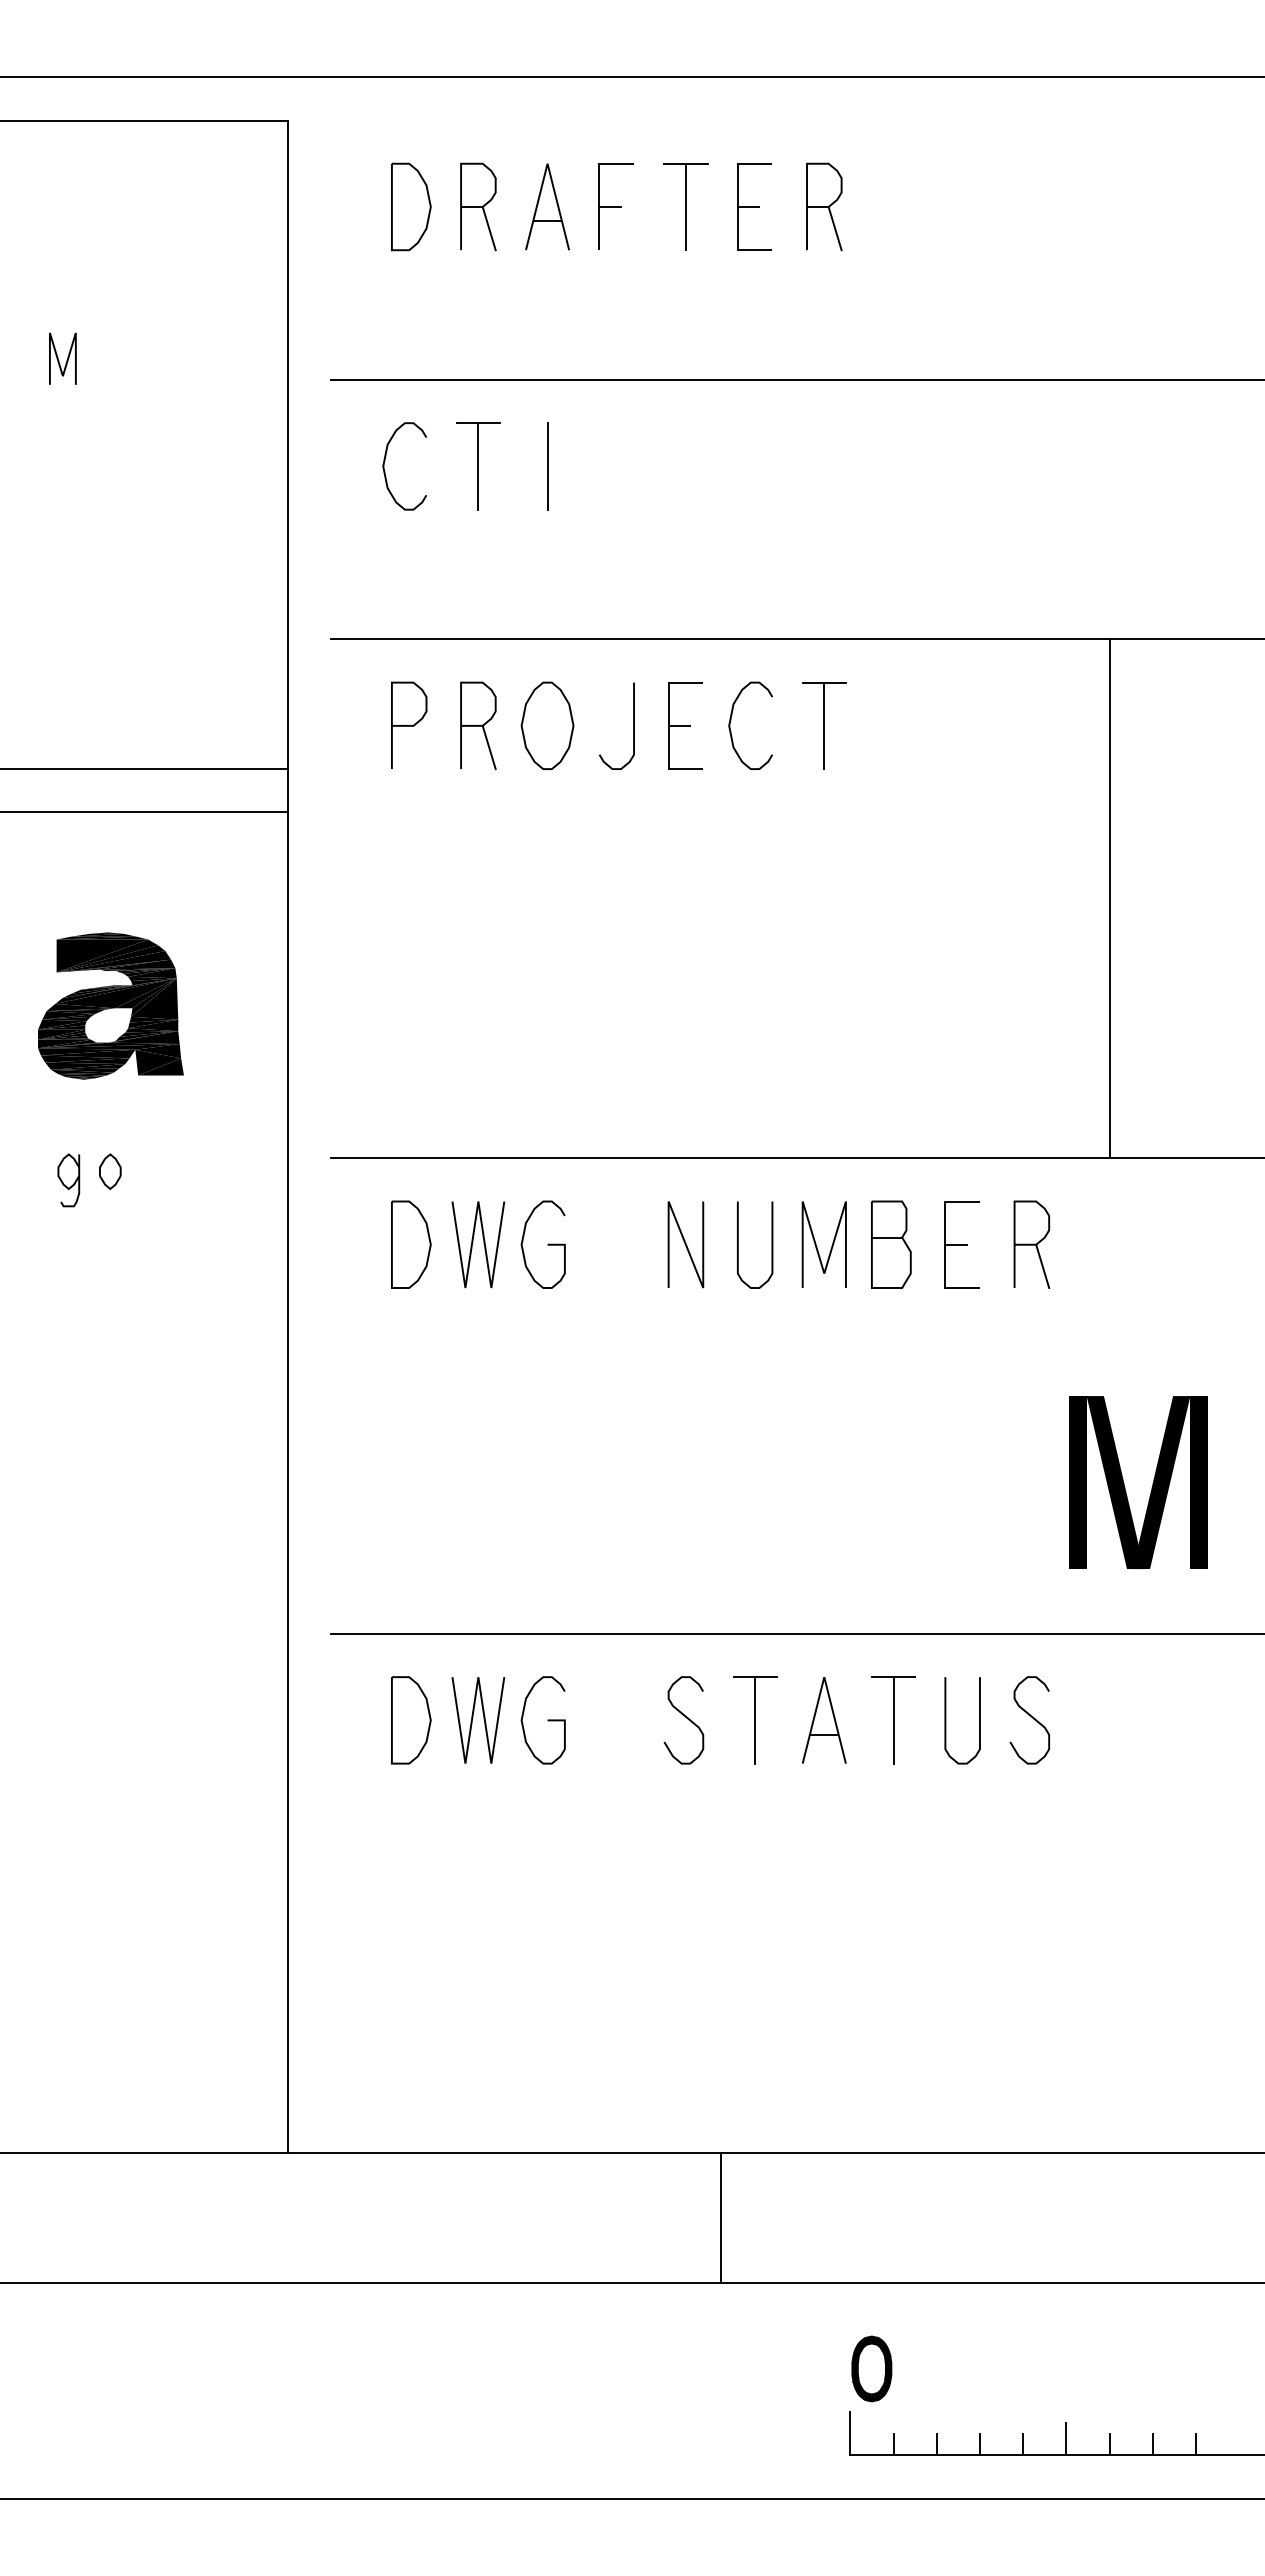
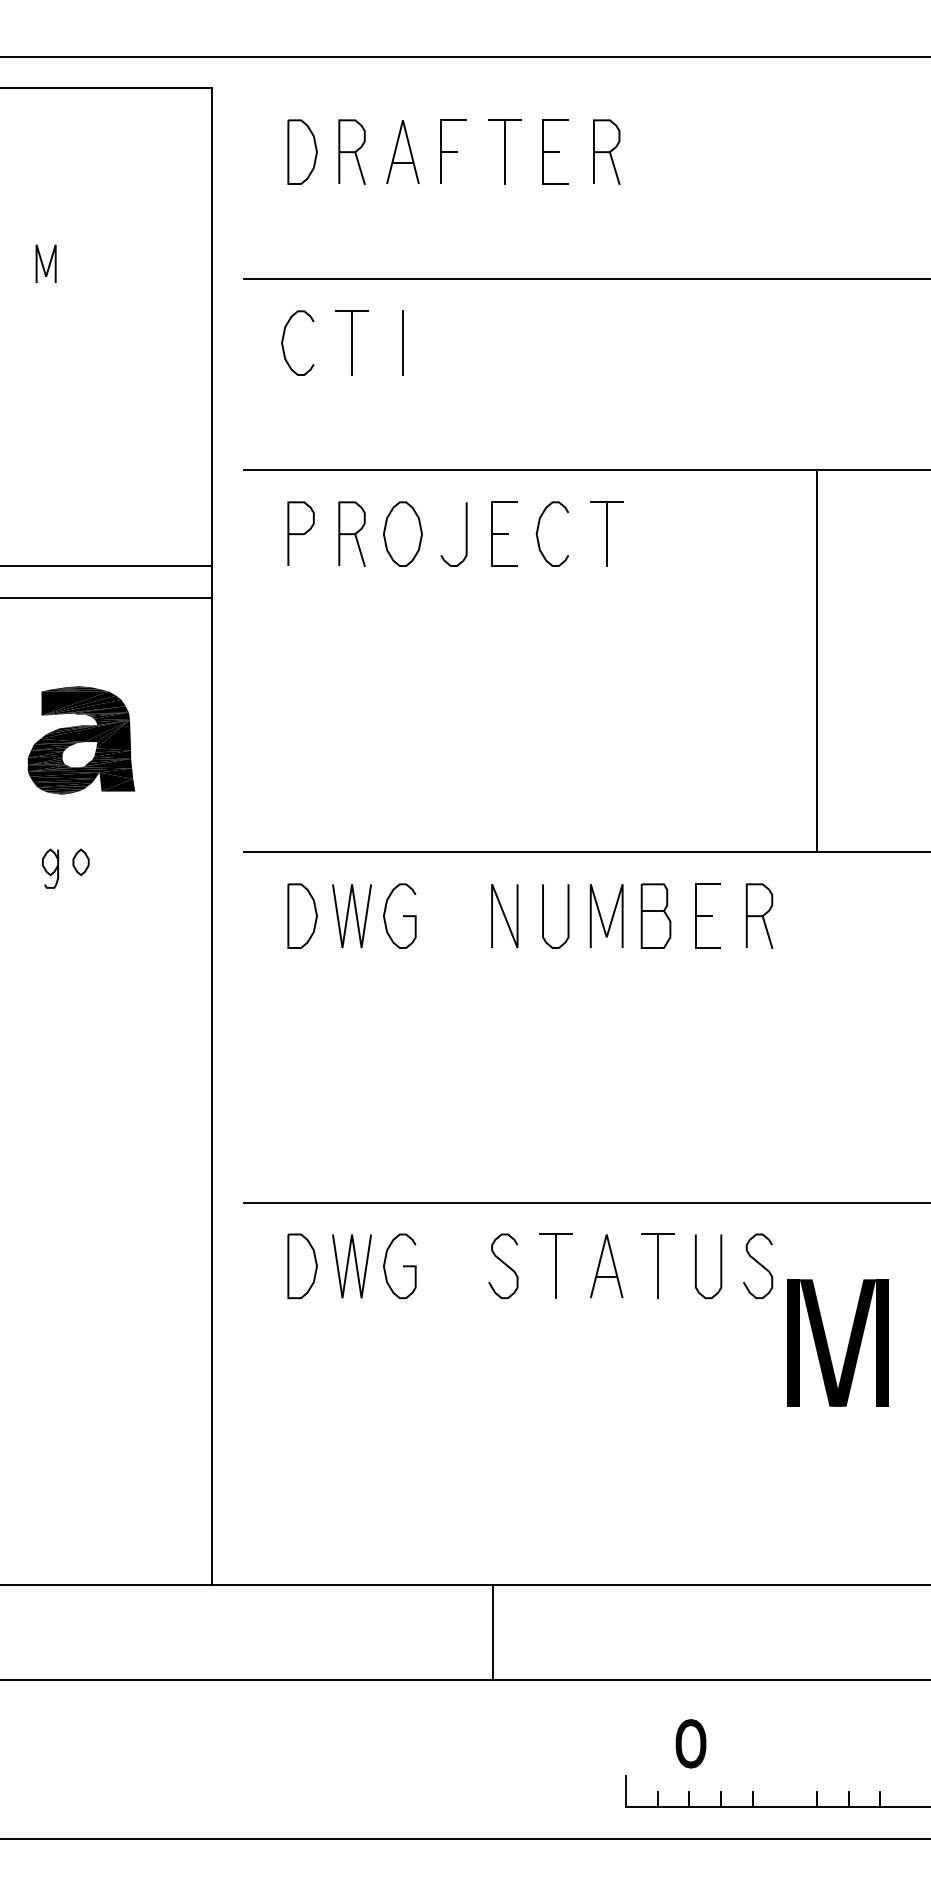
part: (1125, 1487) -> (828, 1346), moved
line: (720, 2217) -> (492, 1632), moved
part: (871, 2368) -> (690, 1743), moved
line: (1066, 2439) -> (785, 1795), removed

